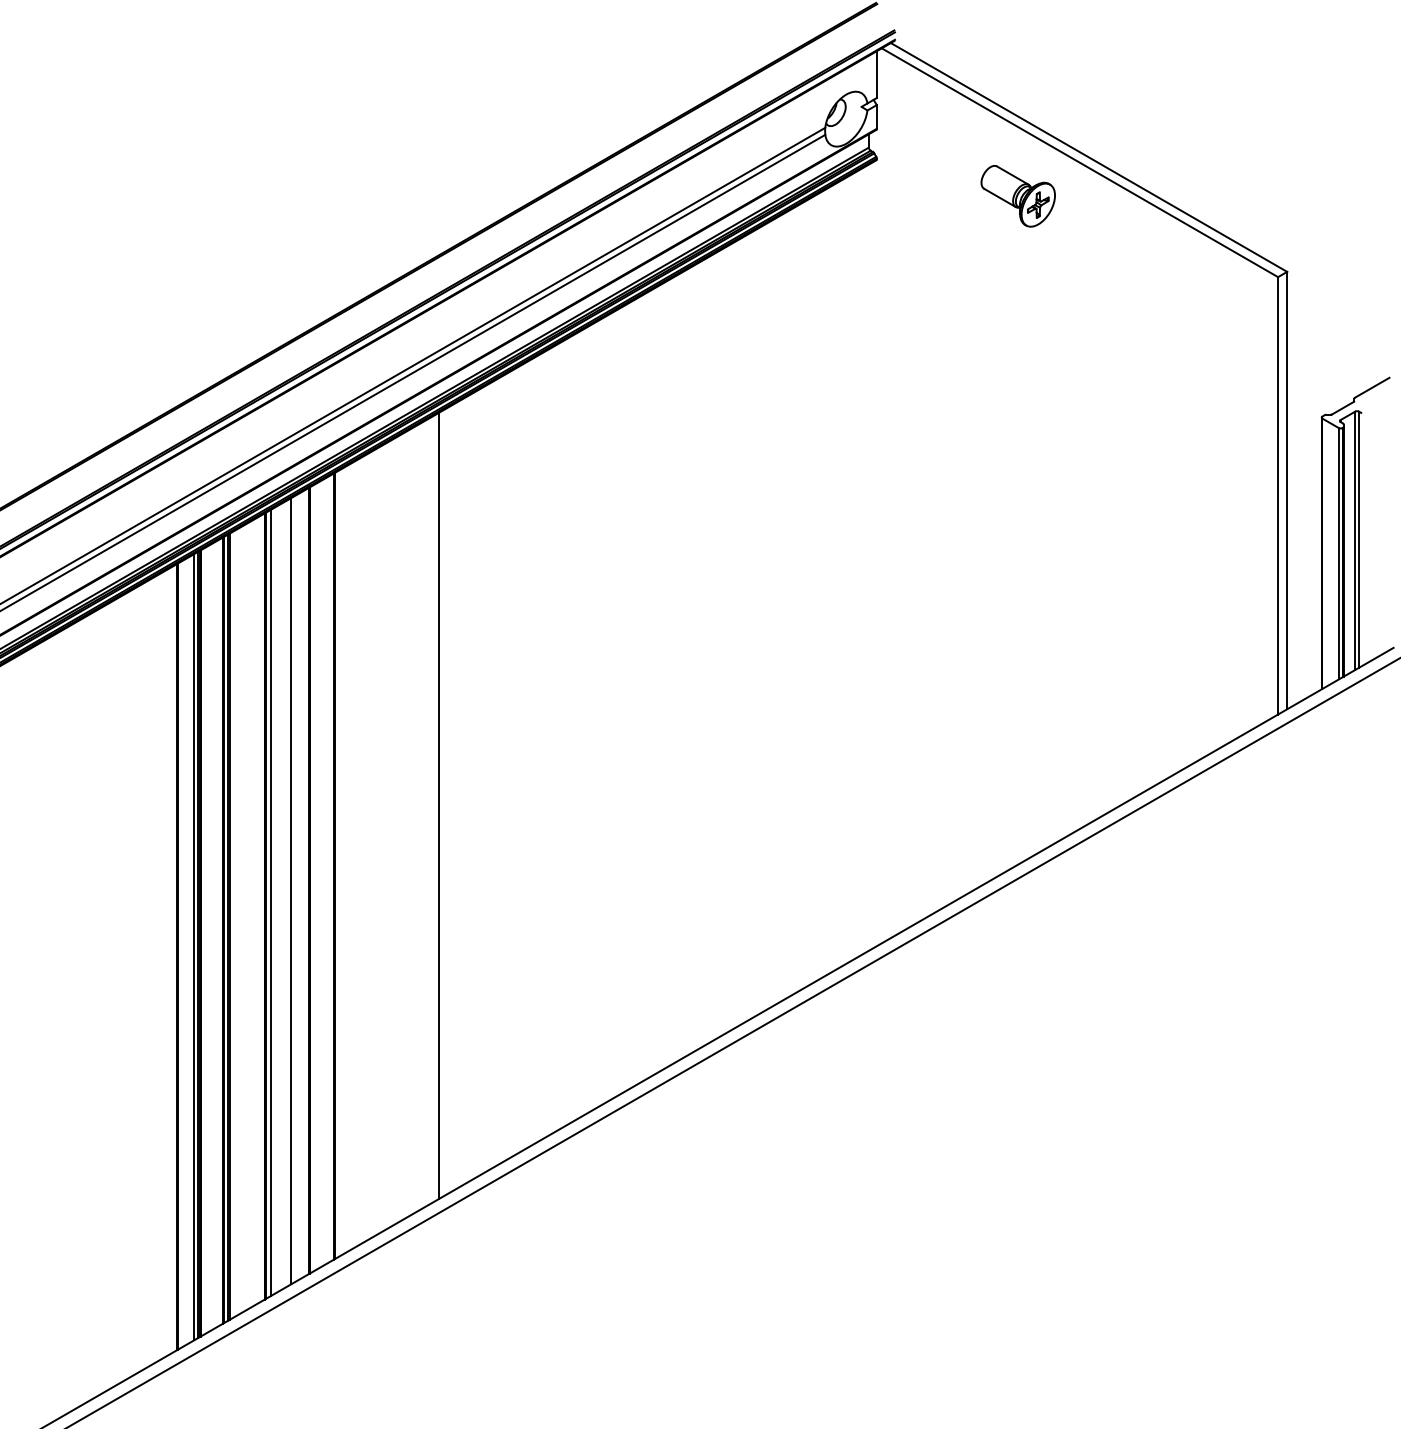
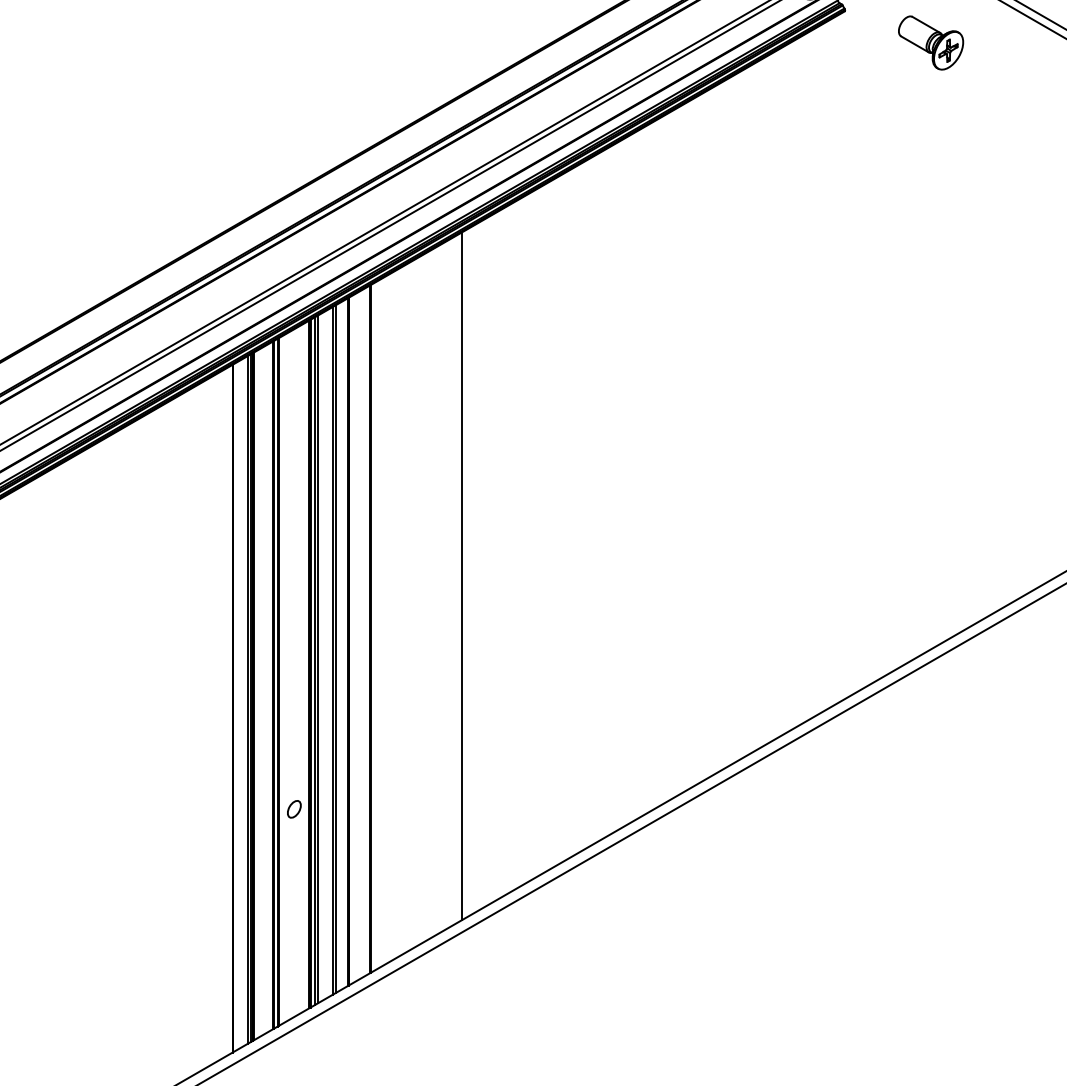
part: (1017, 196) -> (930, 43), moved
line: (294, 889) -> (335, 649), added
line: (274, 900) -> (318, 659), added
part: (247, 1071) -> (294, 808), added

